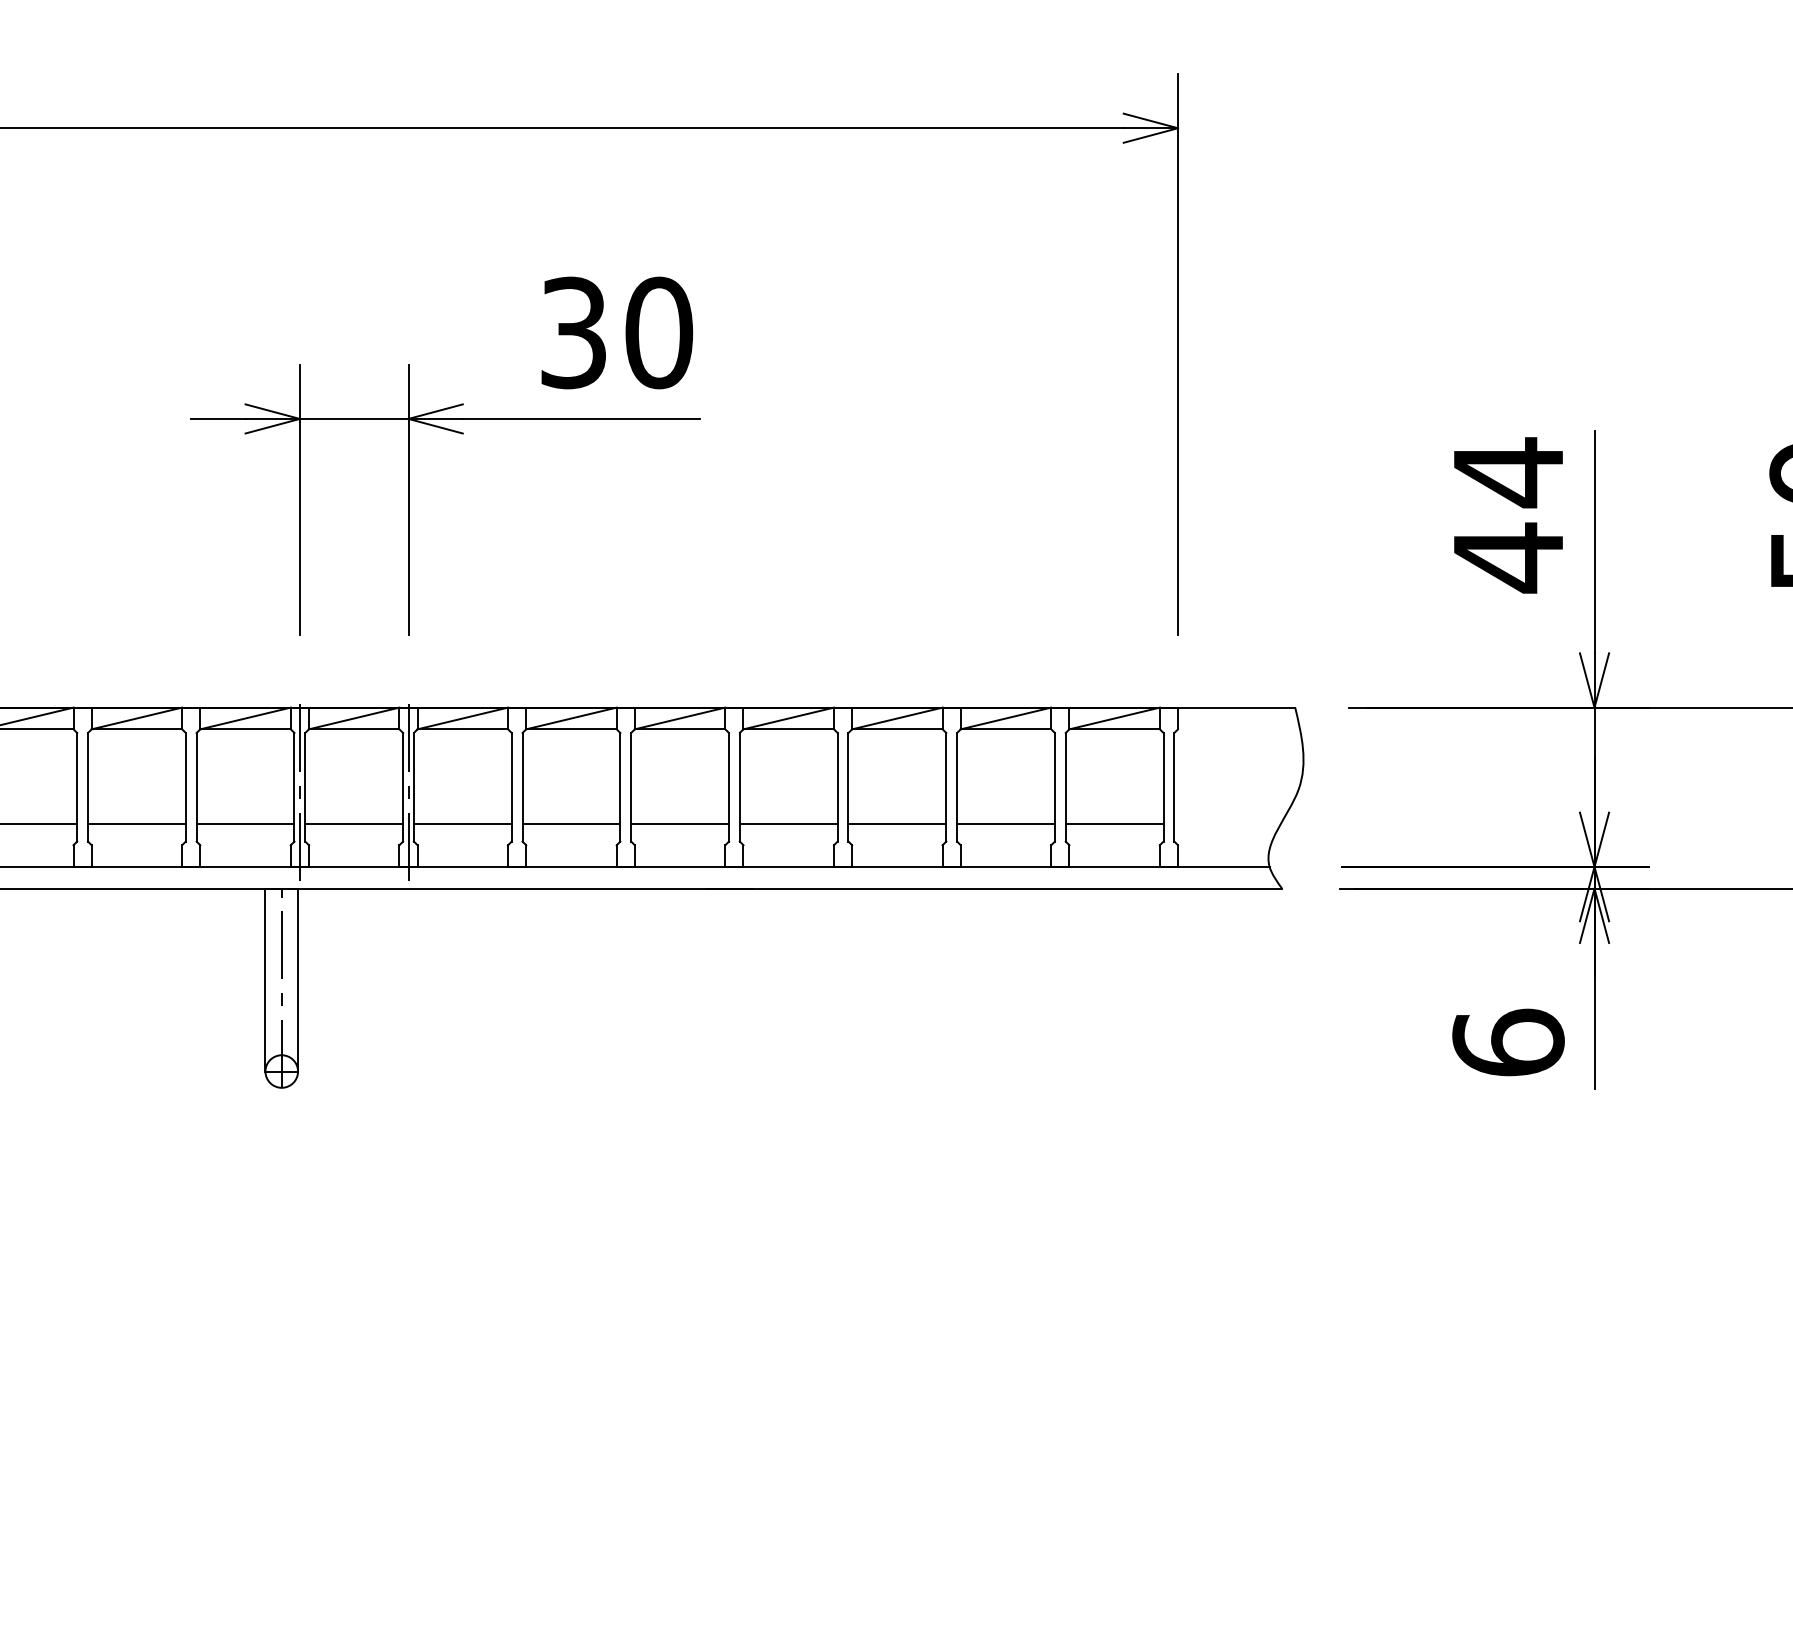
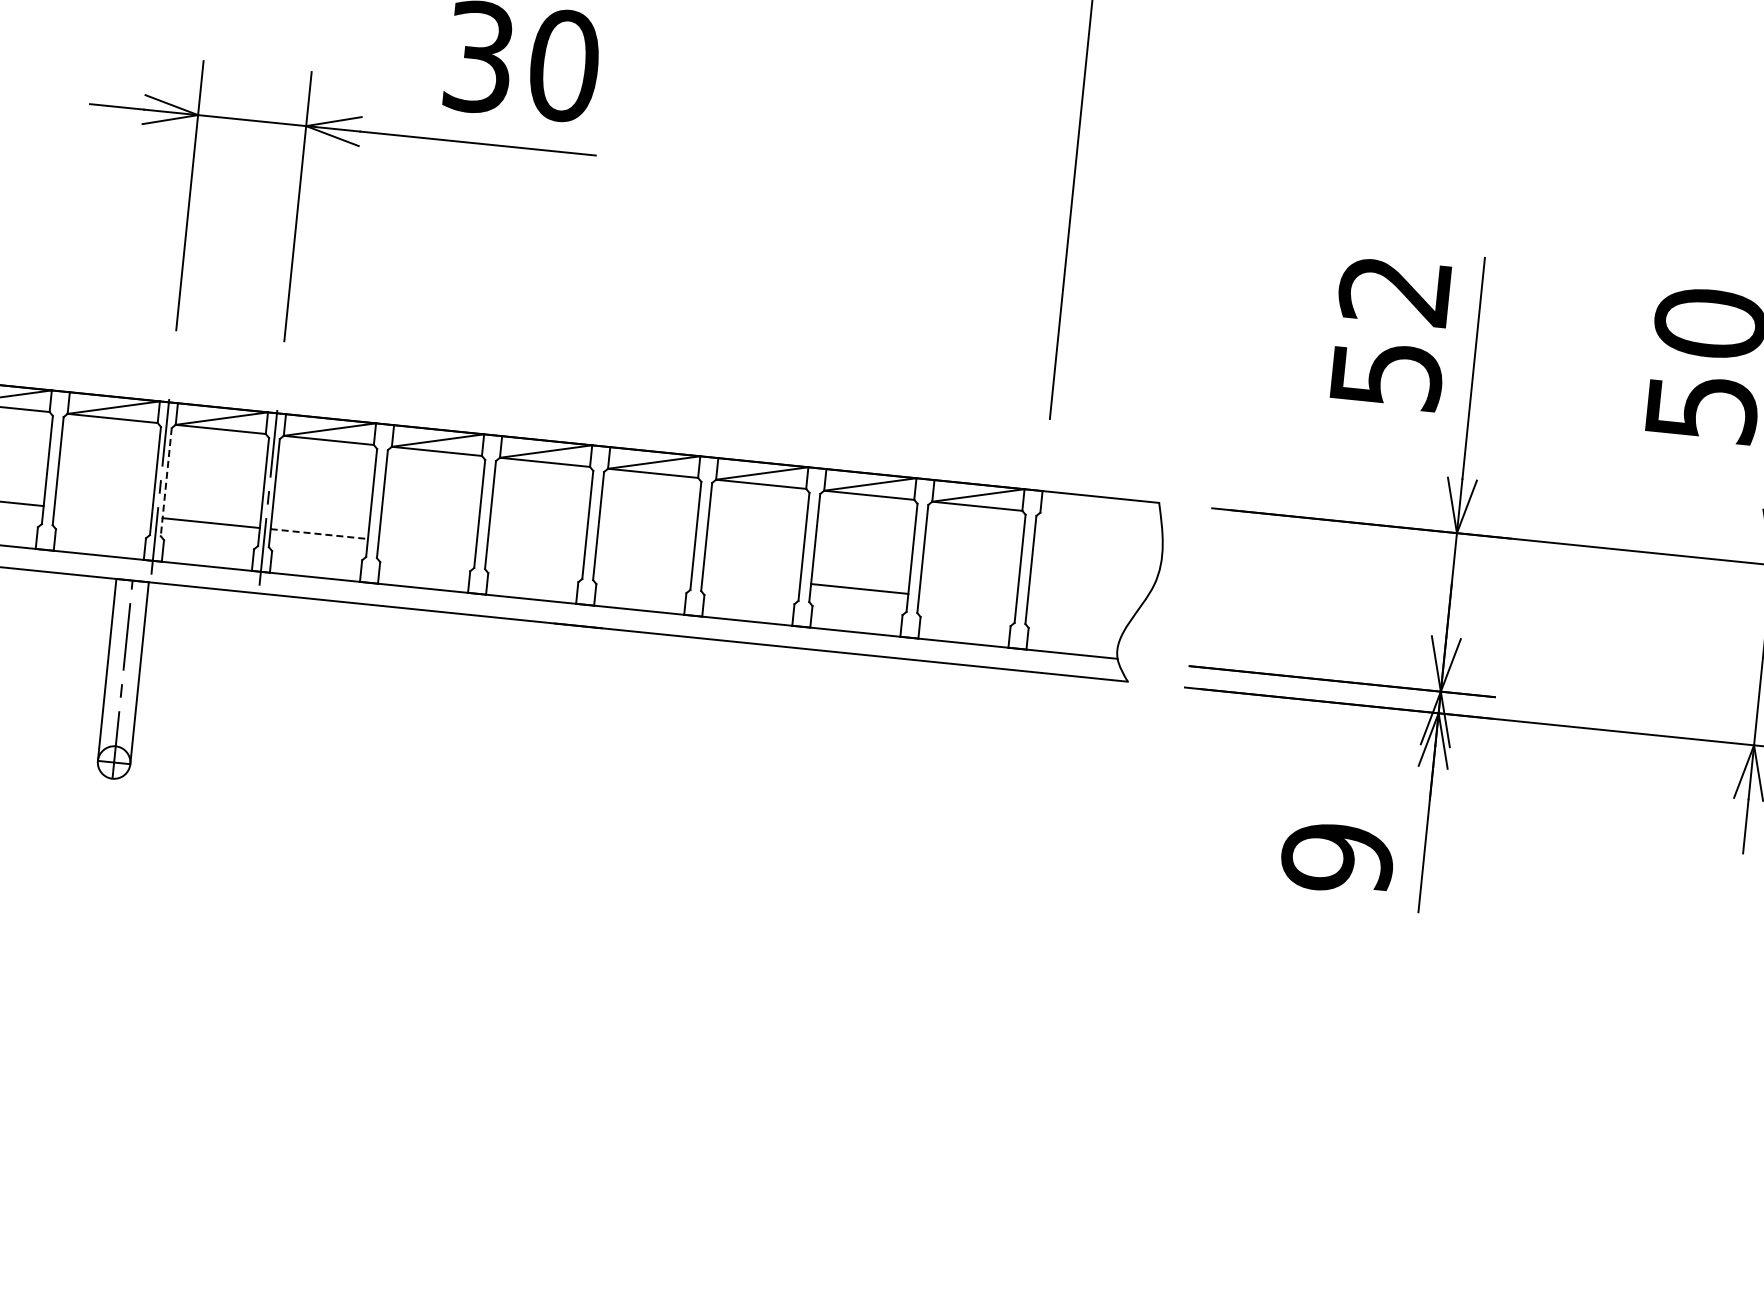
text: (1508, 515) -> (1390, 333), 44 -> 52
line: (305, 787) -> (166, 482), solid -> dashed
line: (245, 823) -> (103, 512), removed
line: (462, 823) -> (319, 534), solid -> dashed
line: (571, 823) -> (427, 545), removed
line: (679, 823) -> (534, 555), removed
line: (788, 823) -> (643, 566), removed
line: (897, 823) -> (751, 578), removed
line: (1114, 823) -> (967, 599), removed
text: (1508, 1042) -> (1337, 857), 6 -> 9

